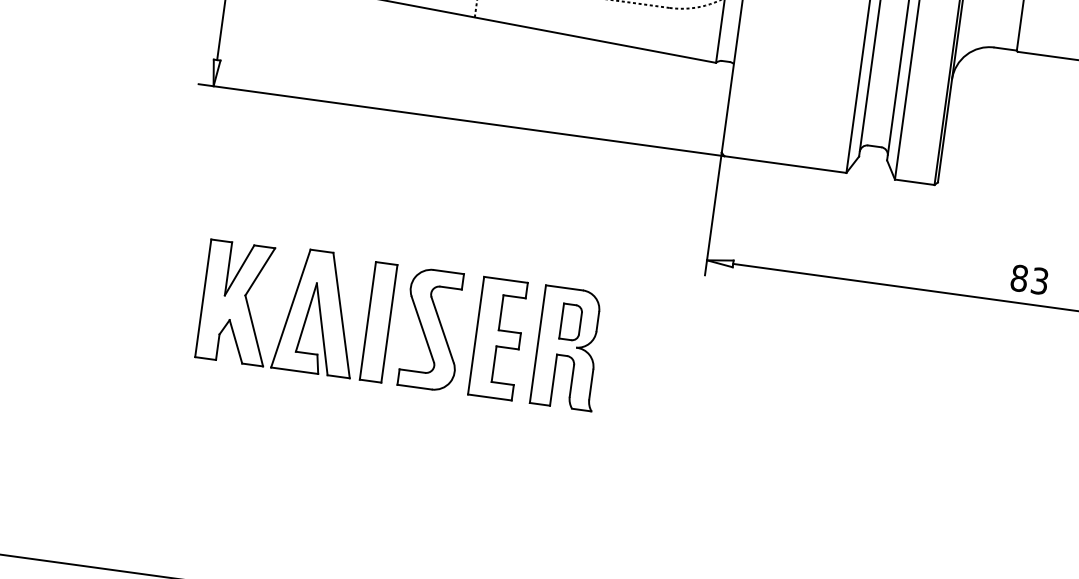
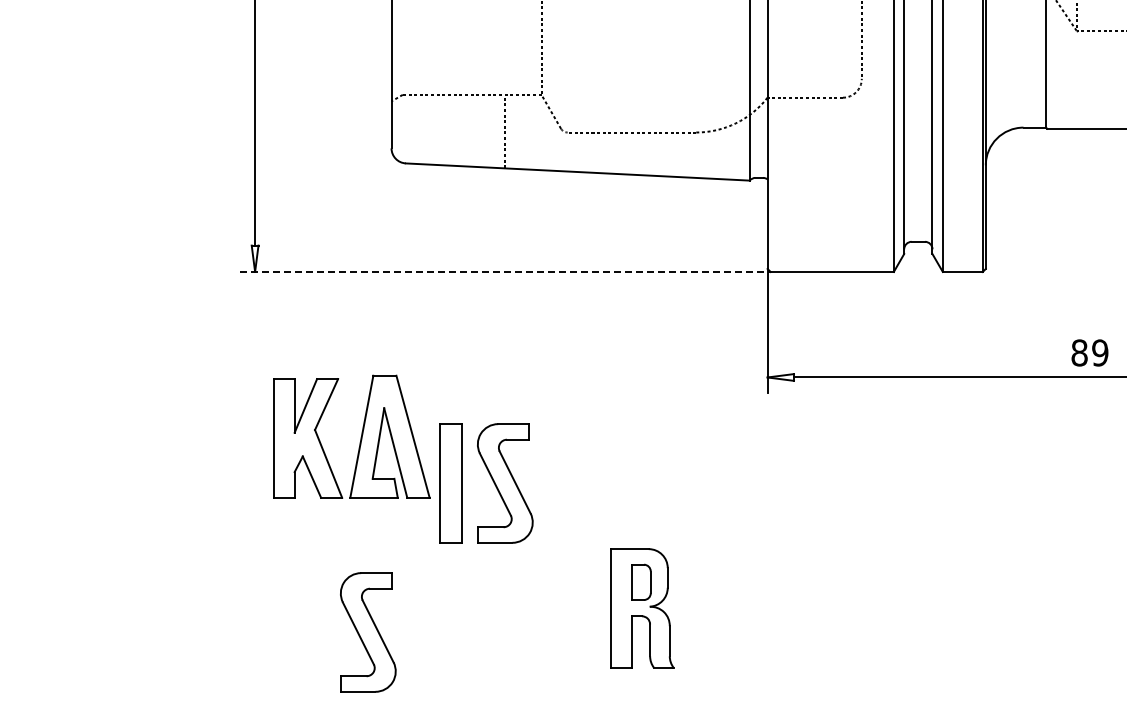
line: (461, 119) -> (505, 271), solid -> dashed
text: (1040, 280) -> (1100, 352), 83 -> 89
part: (289, 309) -> (360, 437), moved
part: (497, 338) -> (570, 483), removed
part: (568, 348) -> (642, 608), moved
part: (277, 458) -> (368, 632), added

